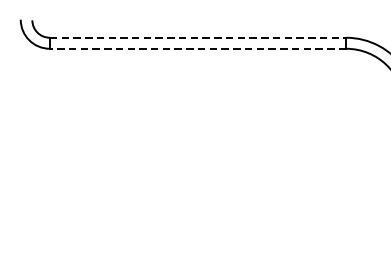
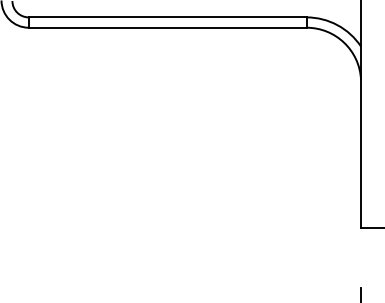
line: (197, 37) -> (167, 17), dashed -> solid
line: (197, 48) -> (167, 27), dashed -> solid

